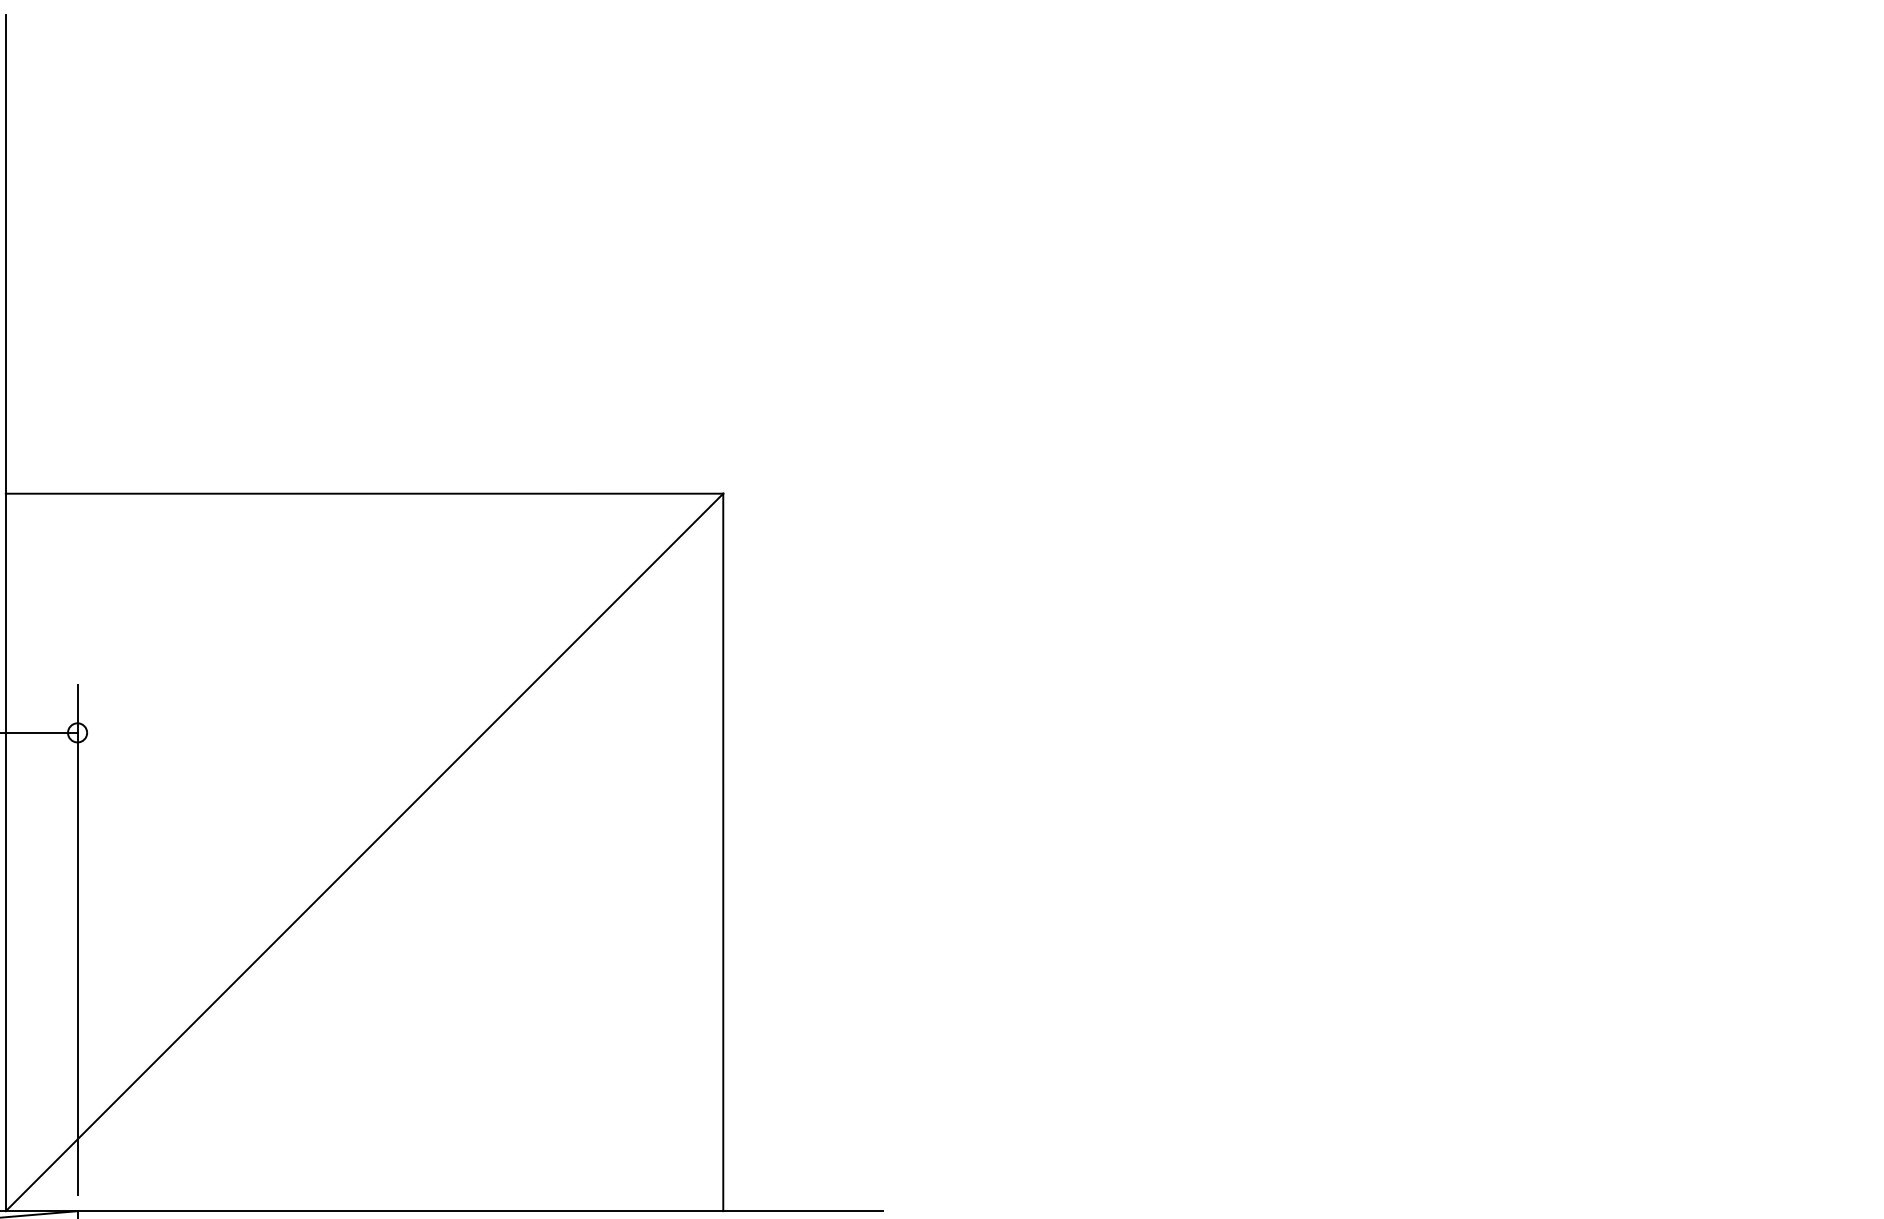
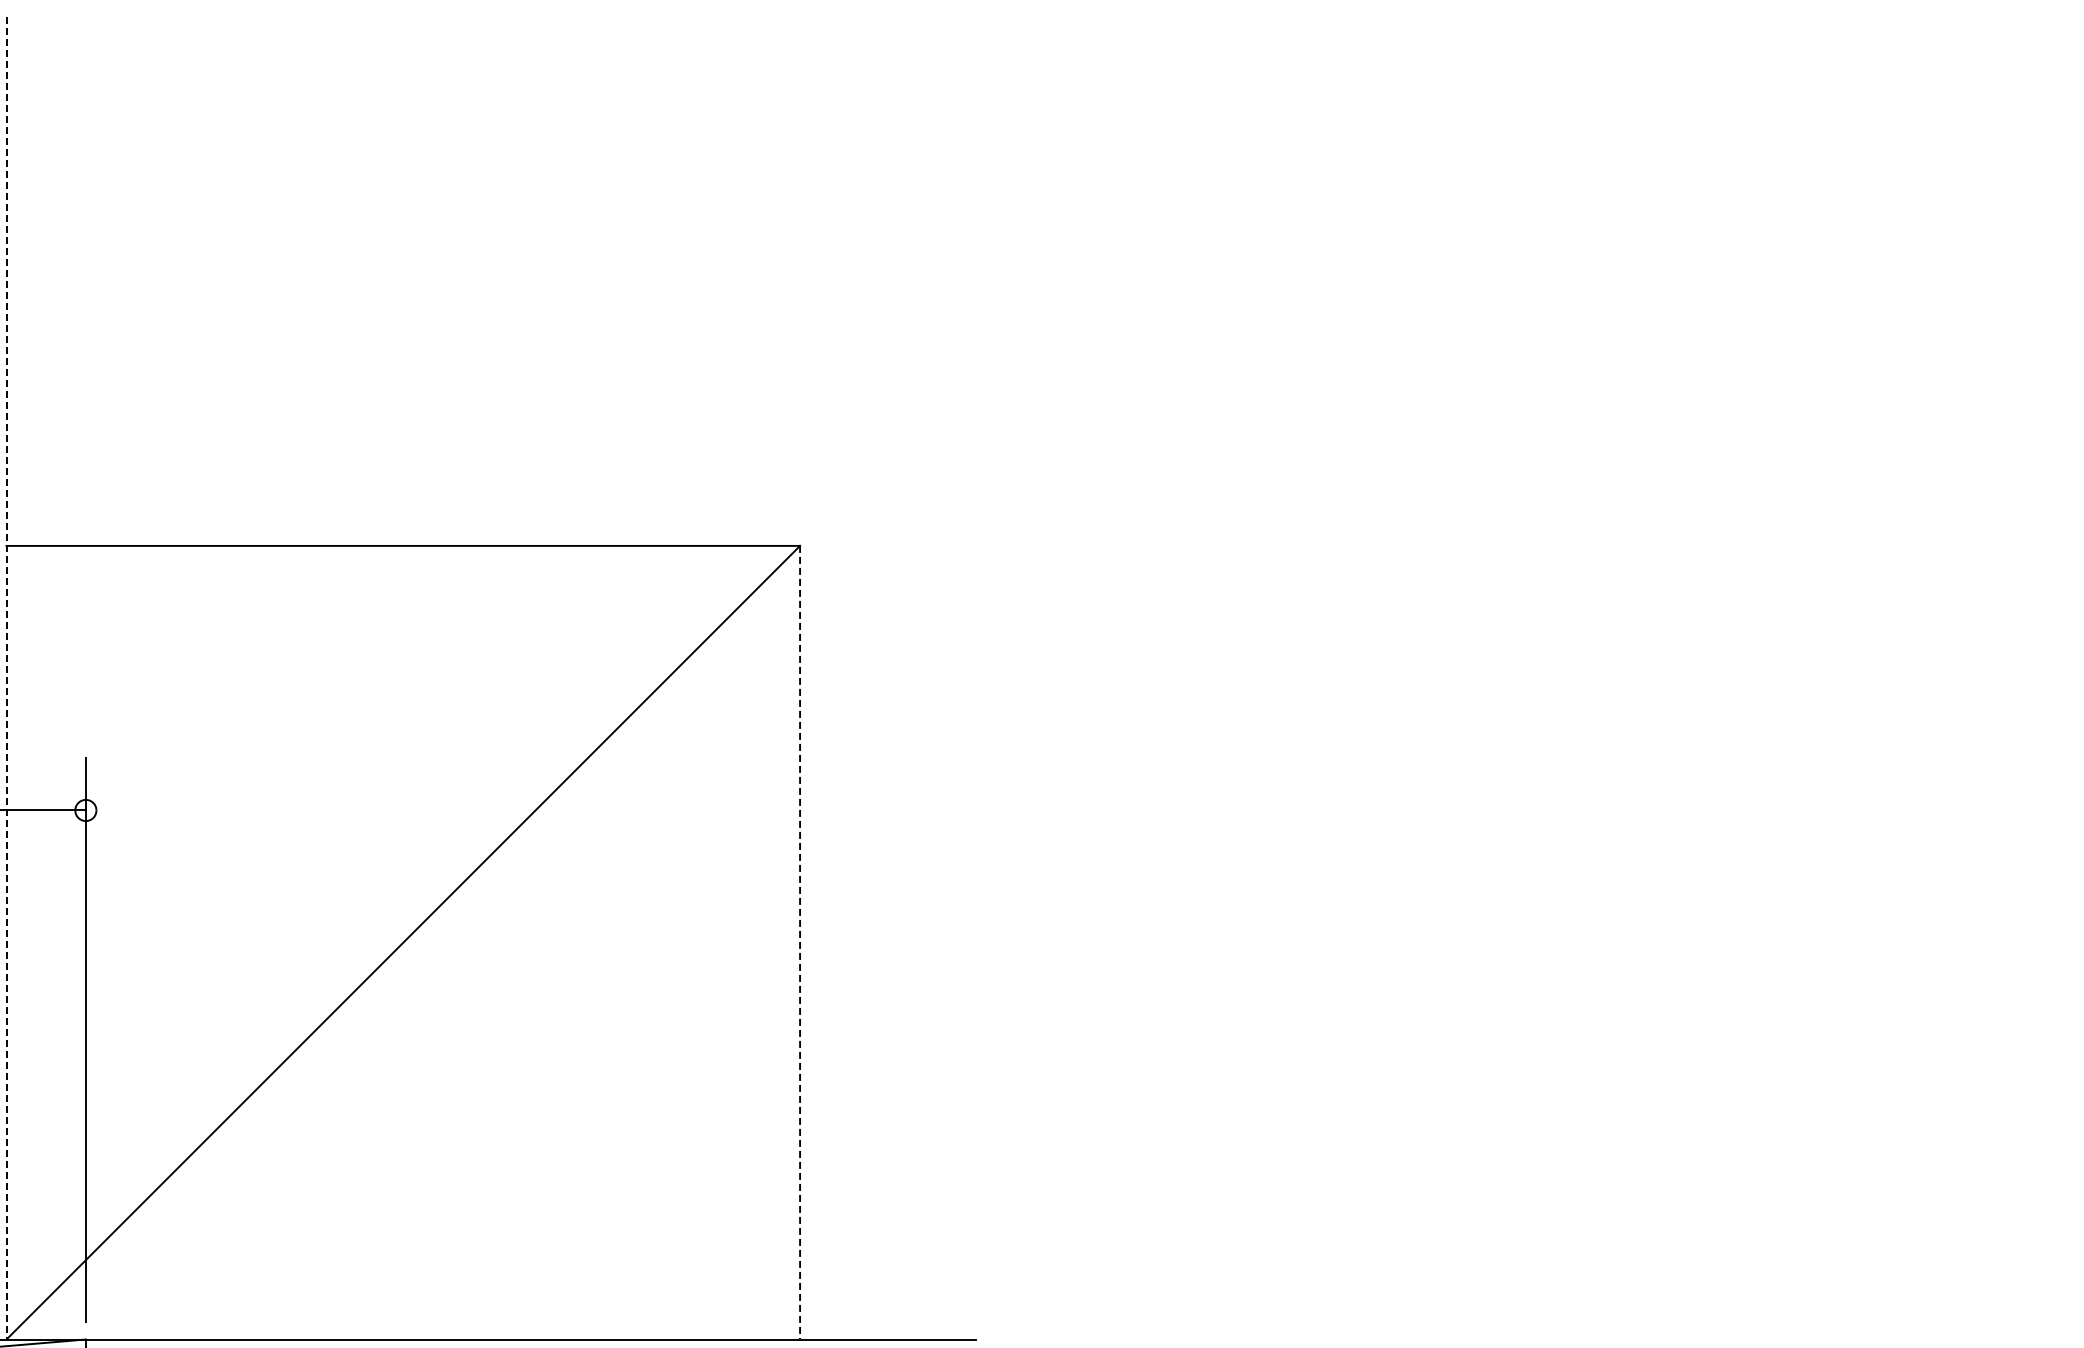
line: (5, 613) -> (6, 678), solid -> dashed
line: (723, 852) -> (800, 942), solid -> dashed

